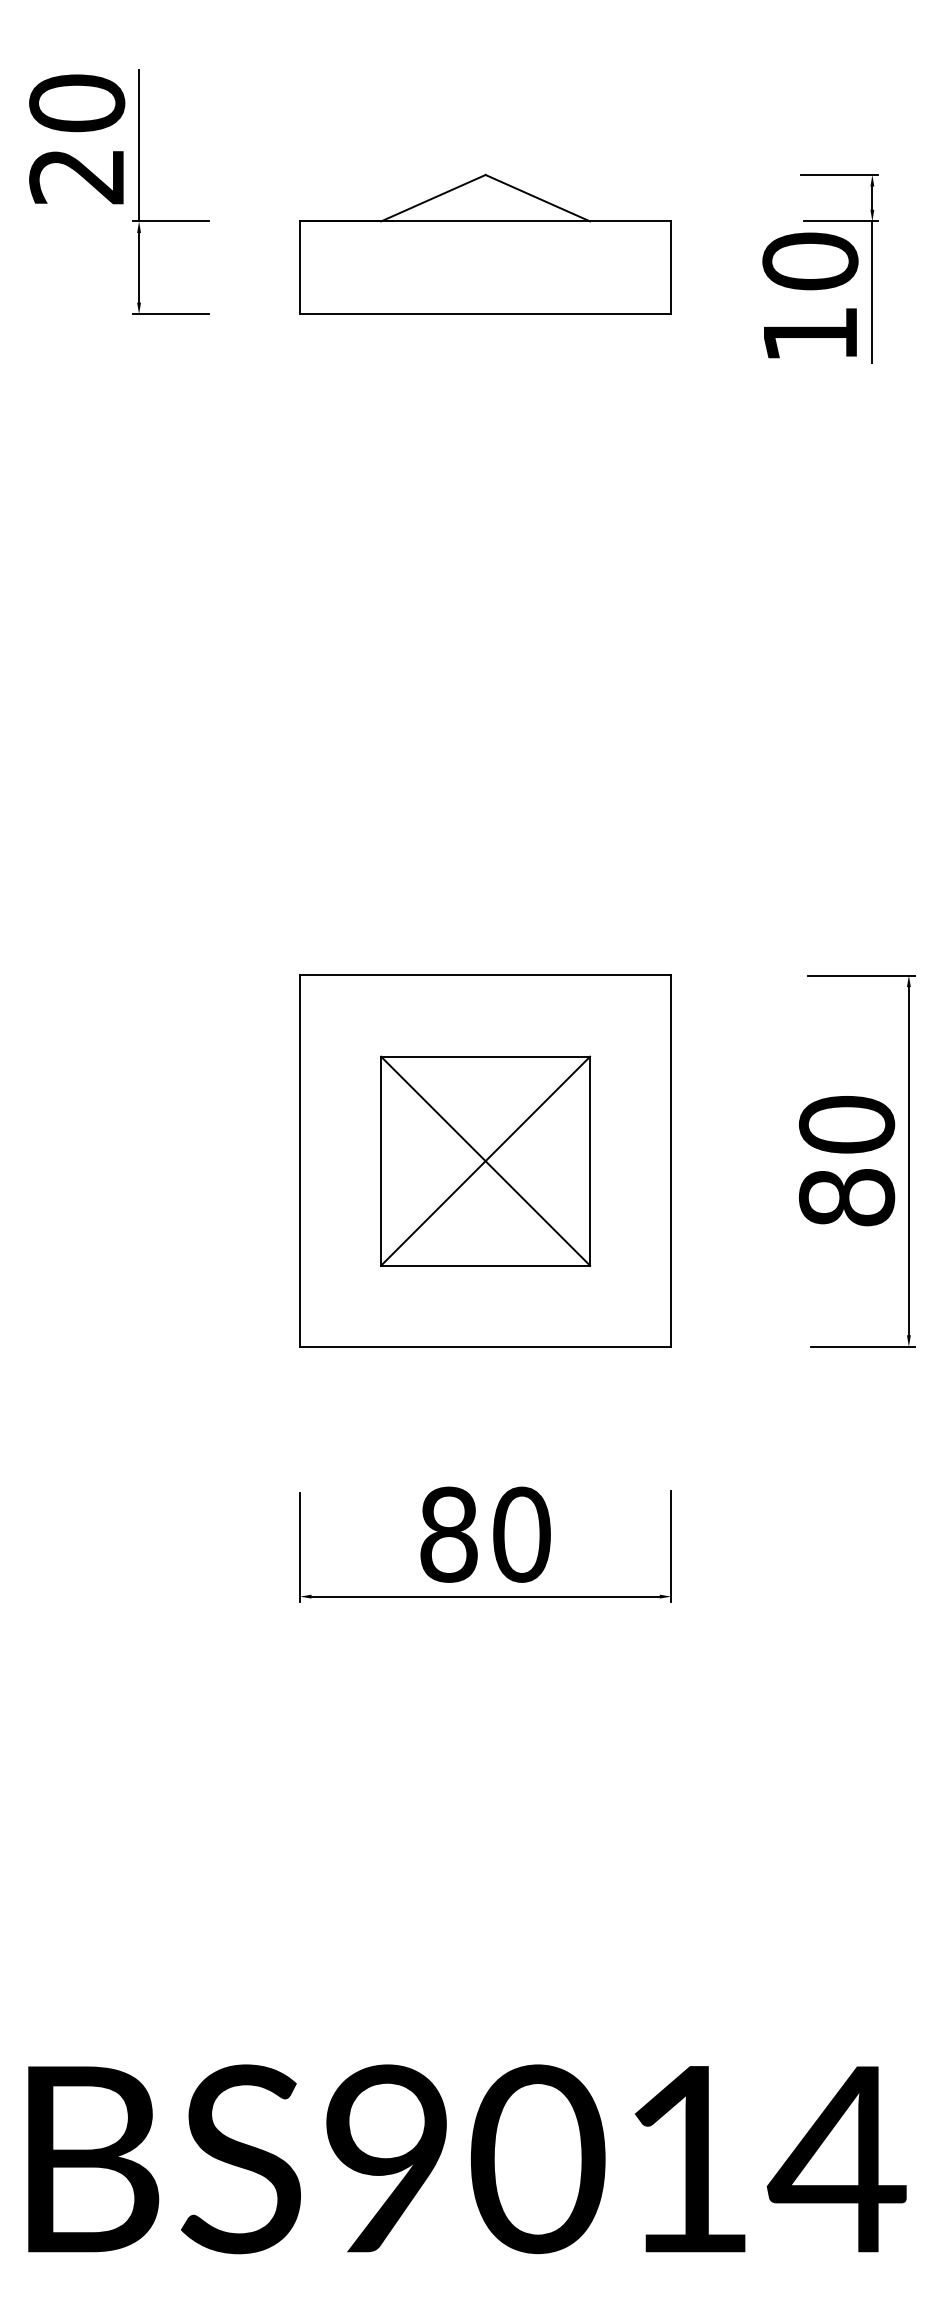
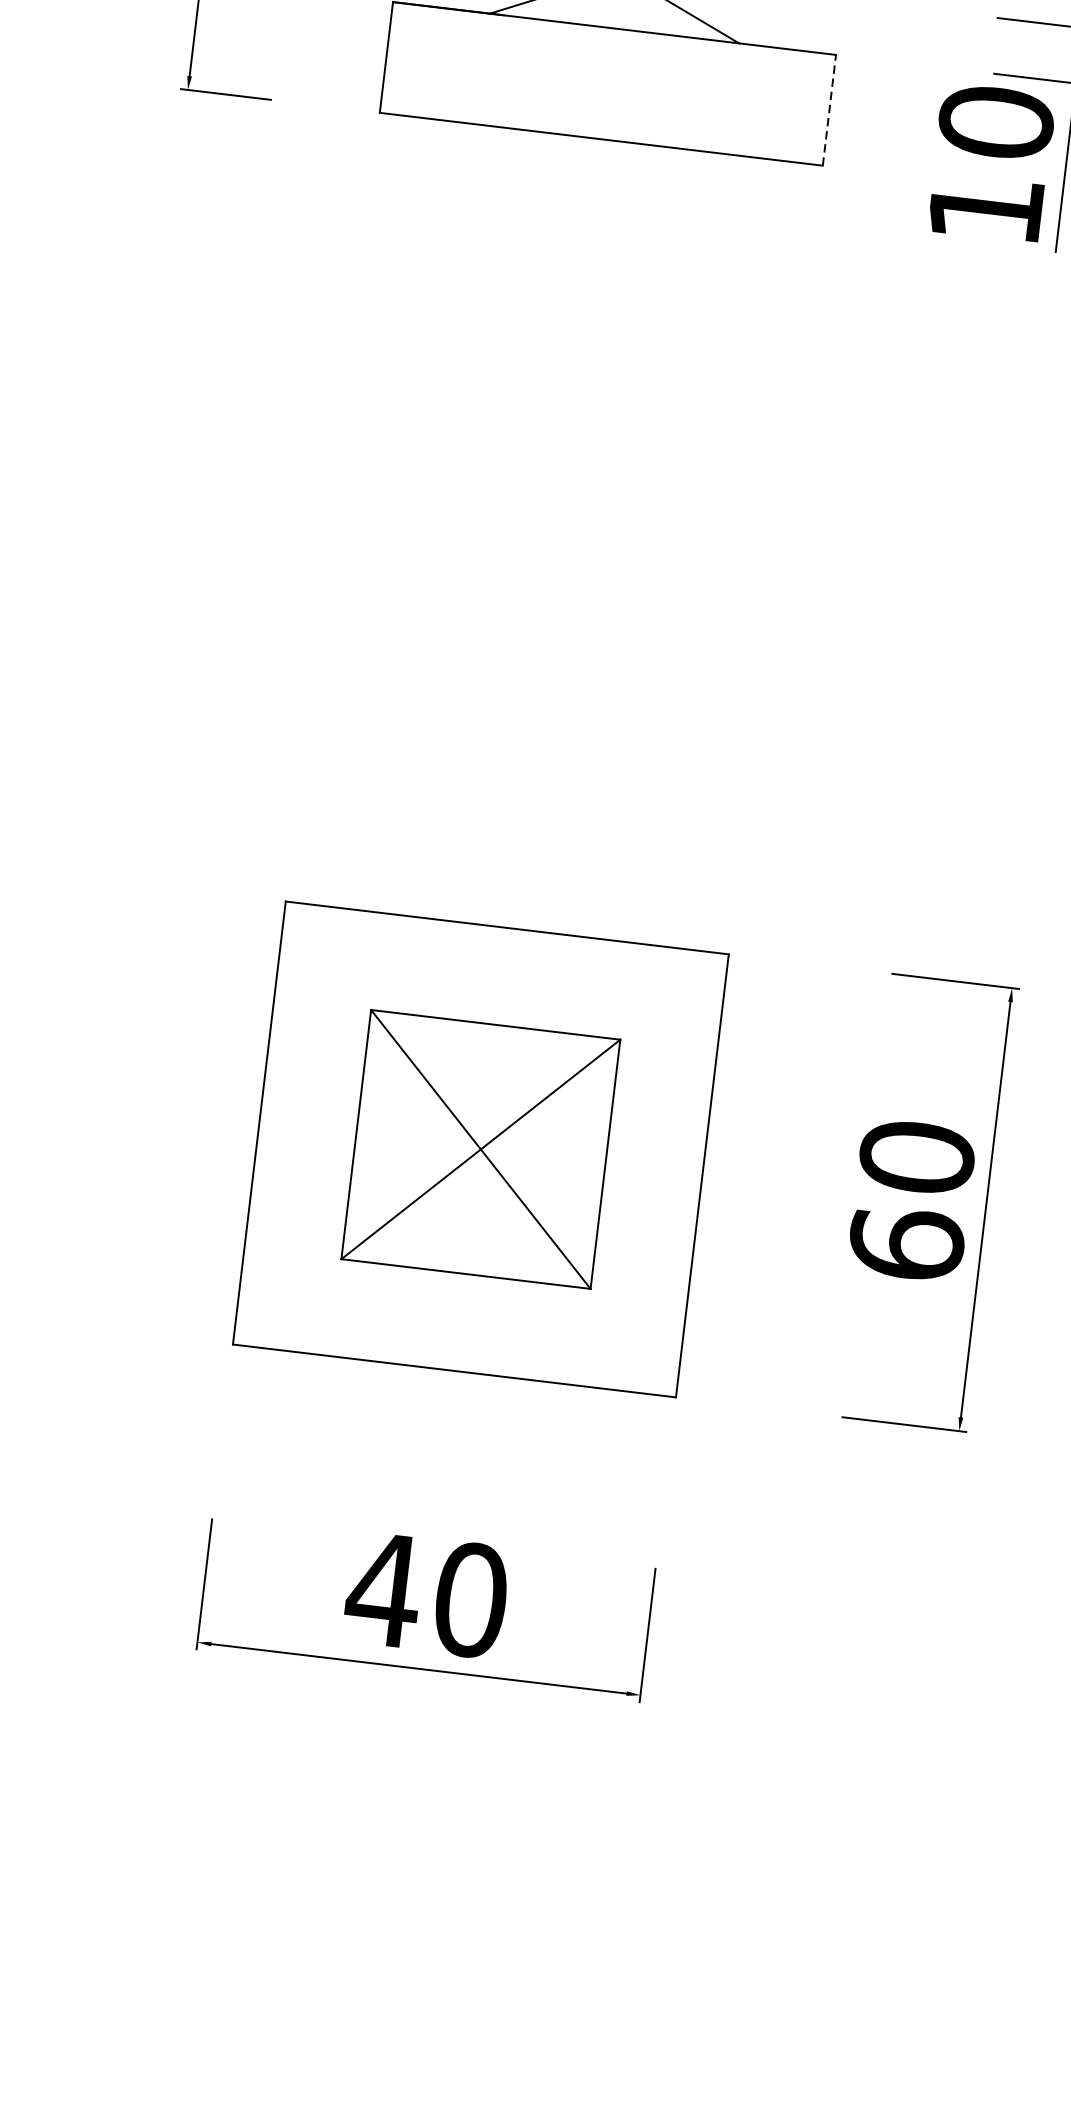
line: (671, 267) -> (829, 109), solid -> dashed
text: (846, 1197) -> (906, 1244), 80 -> 60
text: (448, 1534) -> (383, 1589), 80 -> 40

